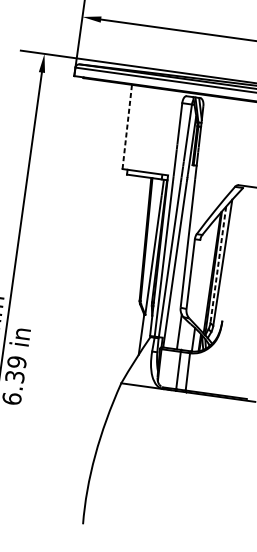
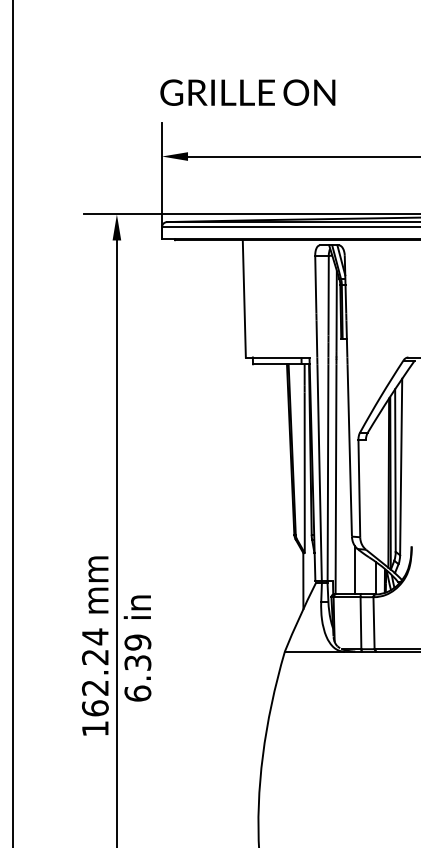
line: (127, 126) -> (244, 298), dashed -> solid
line: (218, 265) -> (395, 471), dashed -> solid

